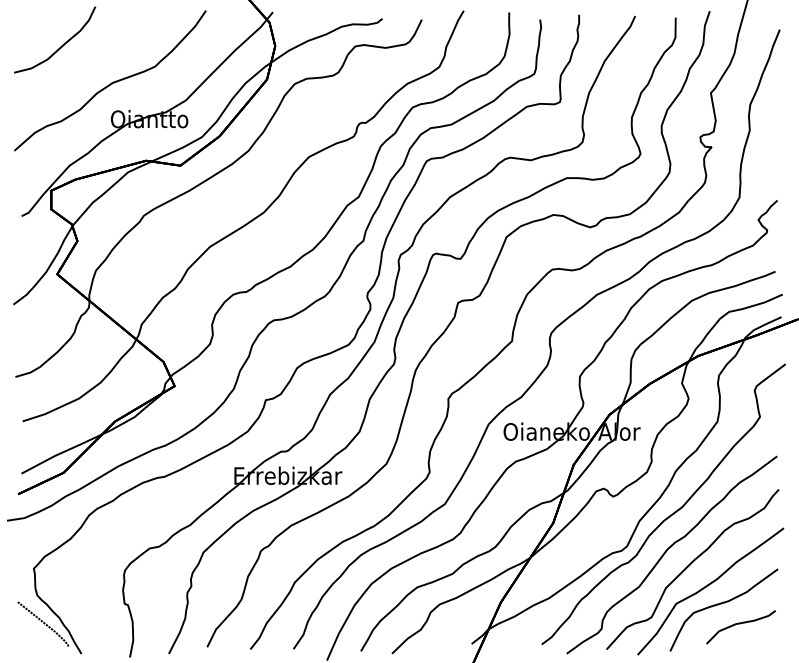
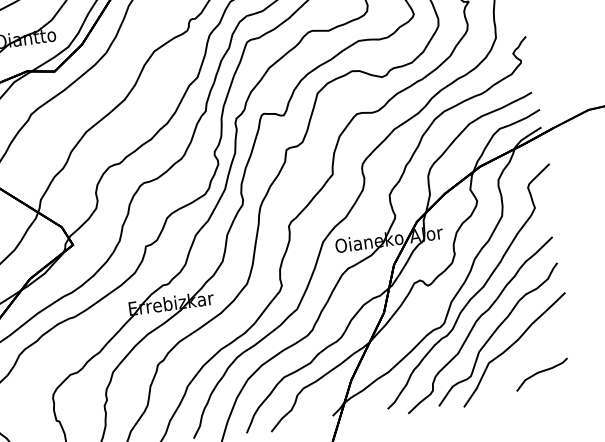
part: (723, 609) -> (526, 362), removed

